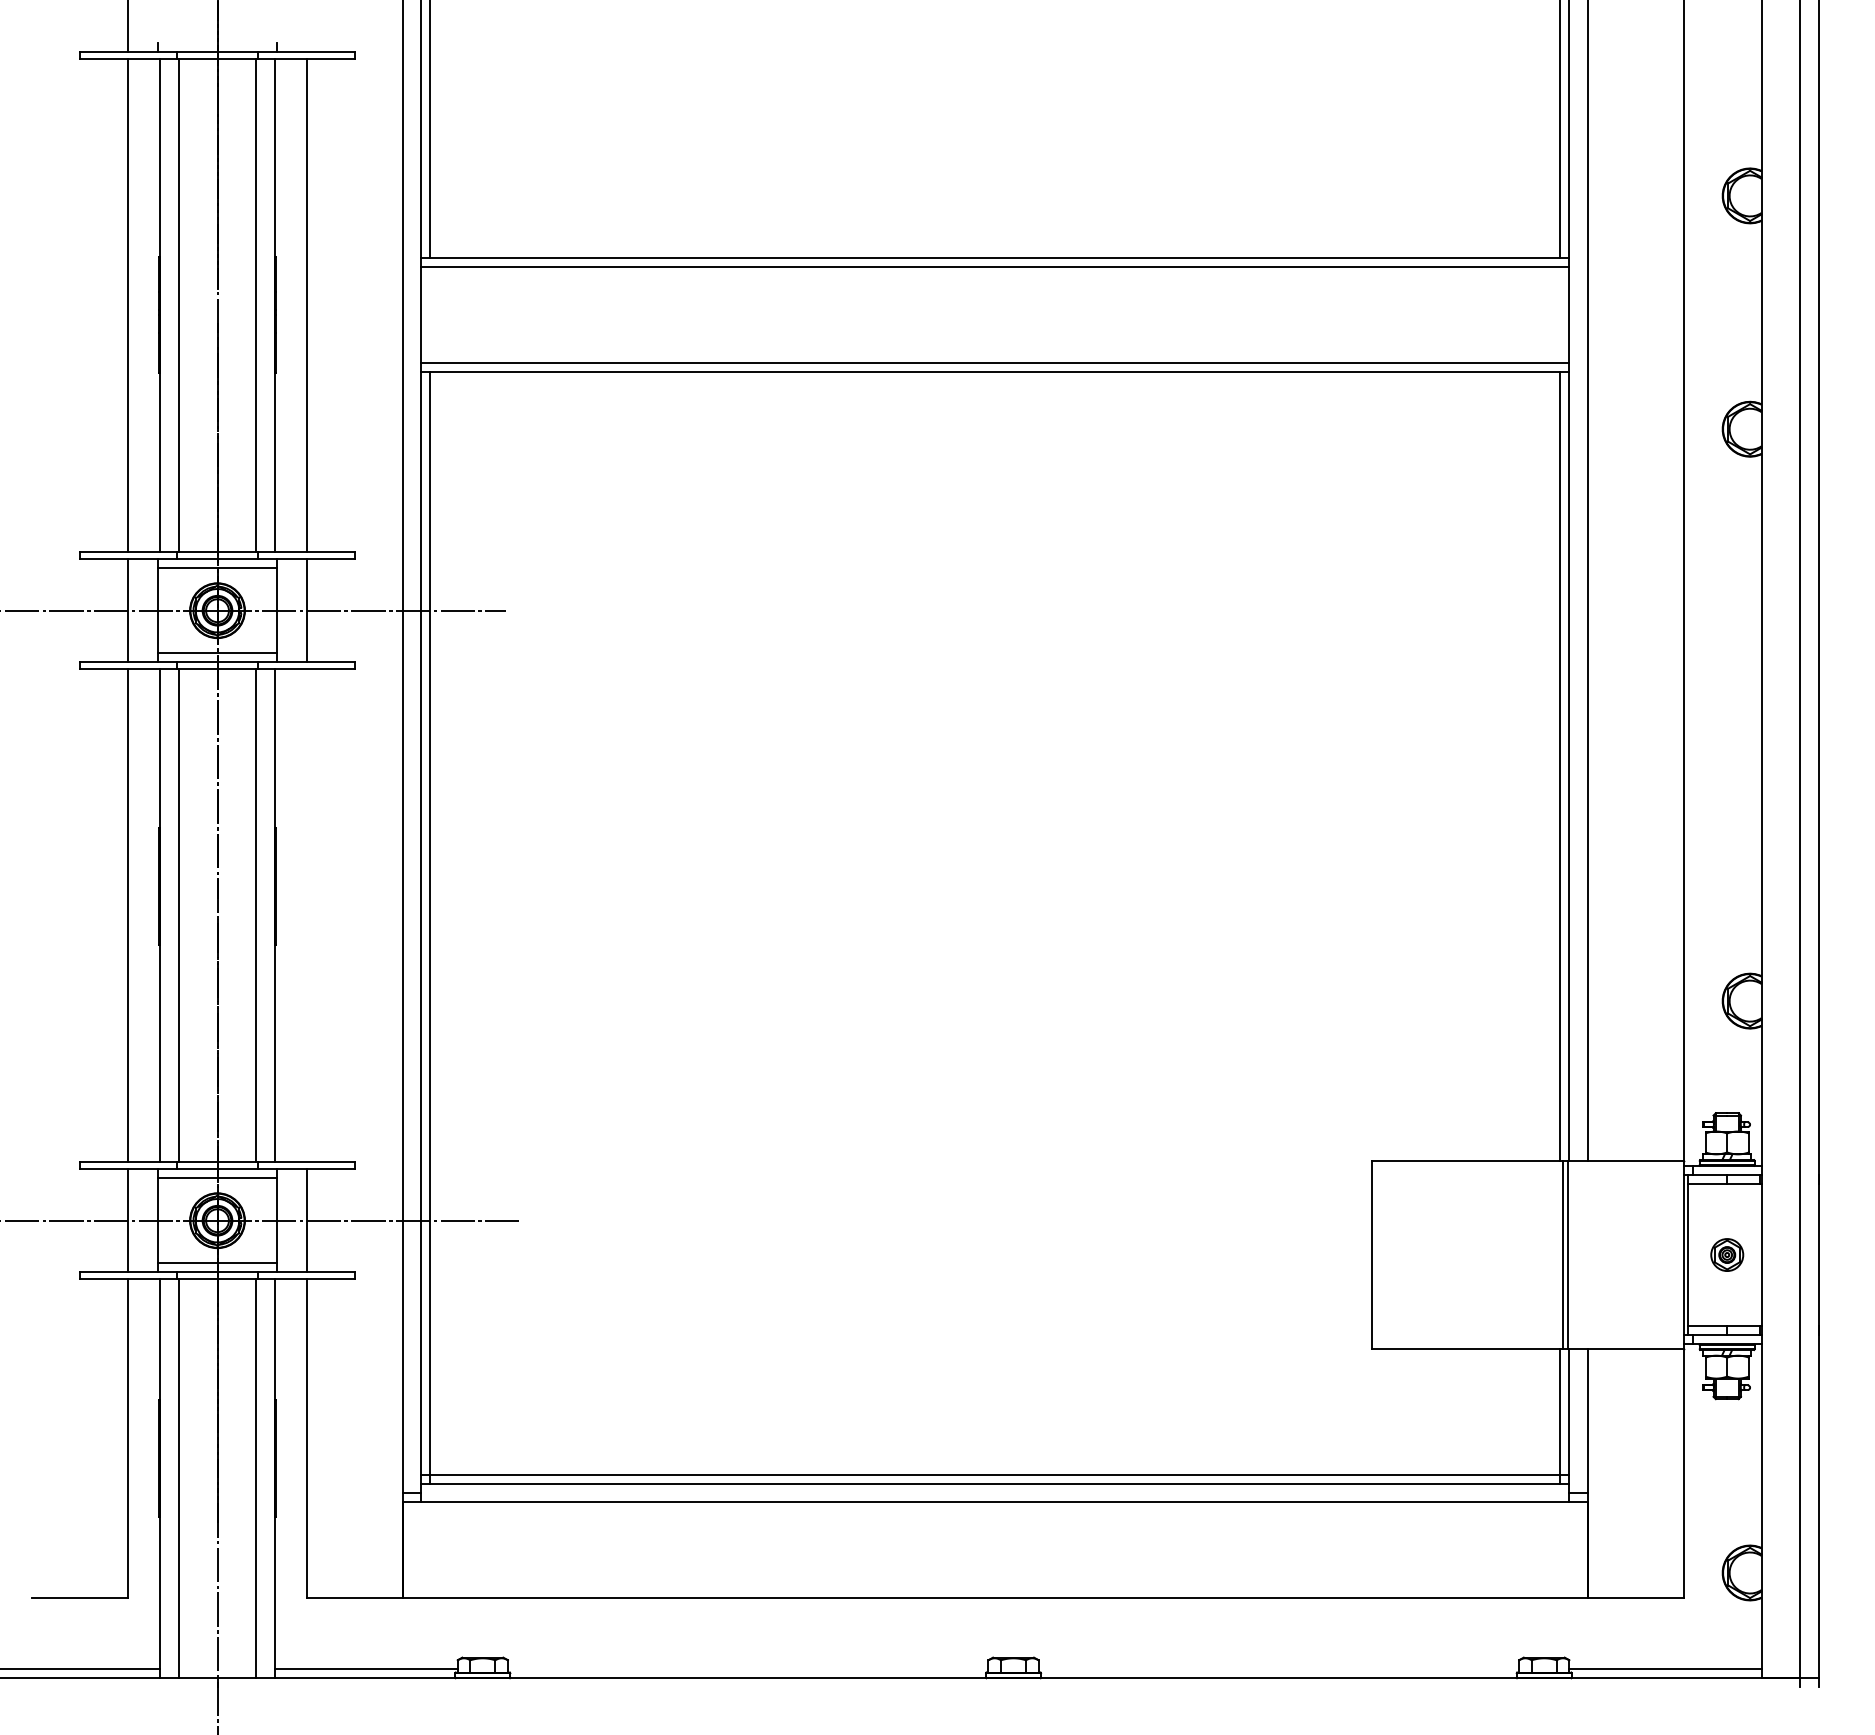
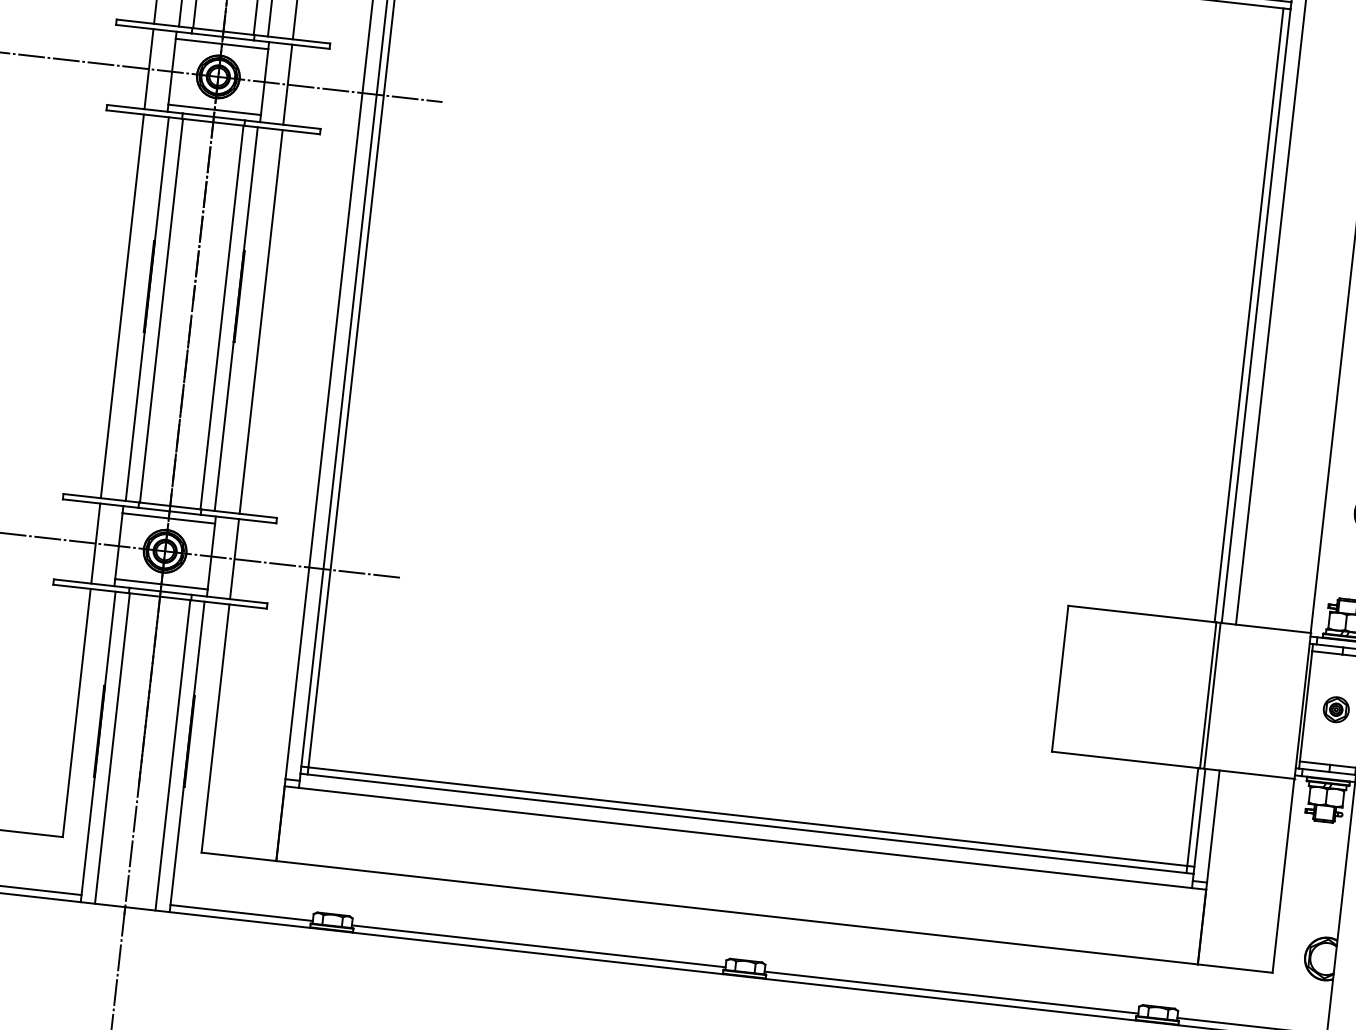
line: (306, 915) -> (260, 321), added
line: (747, 1669) -> (538, 946), added
line: (1278, 1669) -> (951, 992), added

